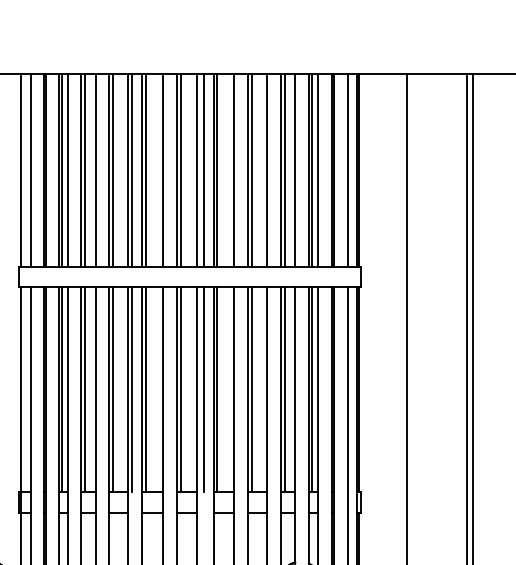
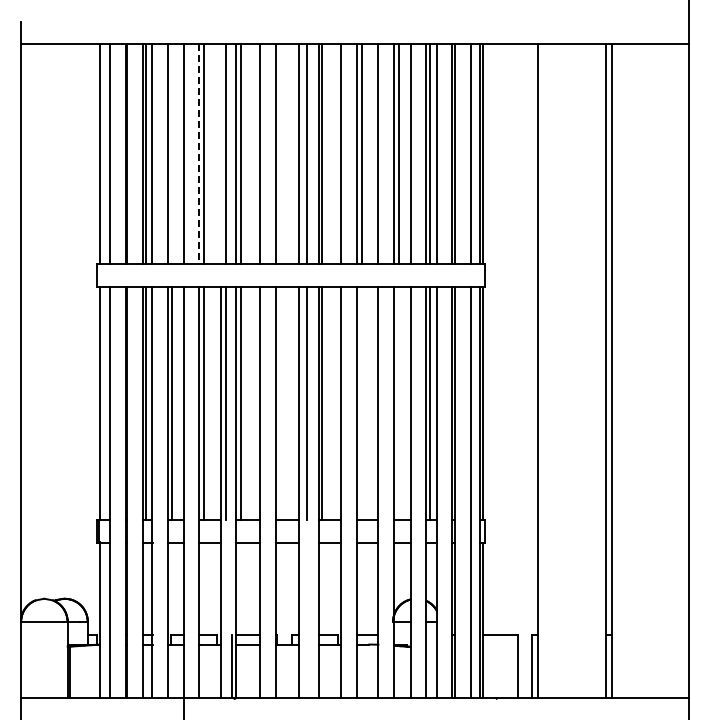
line: (84, 170) -> (171, 153), removed
line: (109, 170) -> (199, 154), solid -> dashed
line: (127, 170) -> (220, 153), removed
line: (181, 170) -> (281, 153), removed
line: (181, 389) -> (281, 402), removed
line: (251, 389) -> (361, 402), removed
line: (284, 389) -> (398, 402), removed

